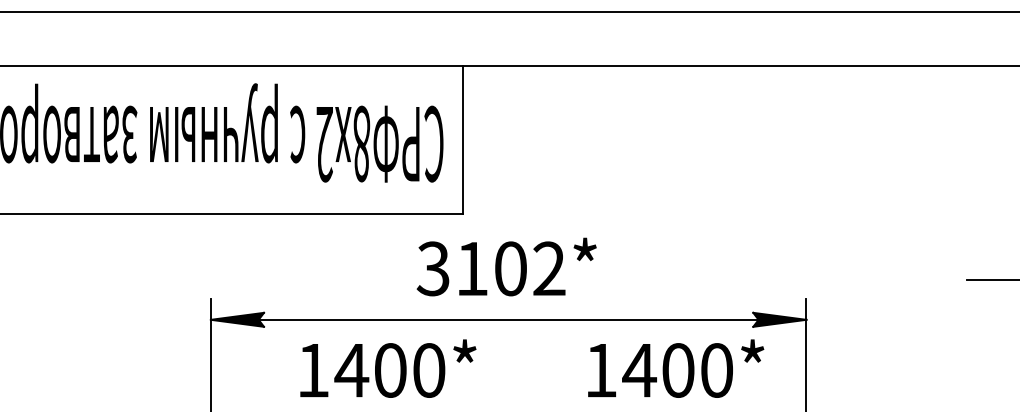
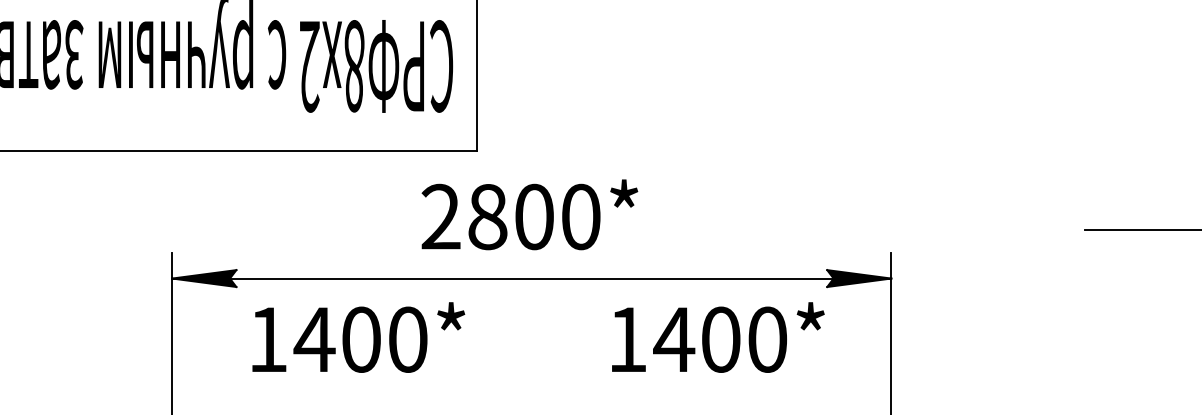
text: (490, 268) -> (509, 216), 3102* -> 2800*
text: (388, 368) -> (358, 337), moved
text: (676, 368) -> (718, 337), moved

